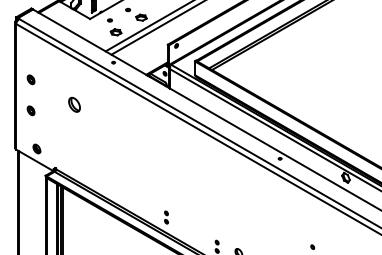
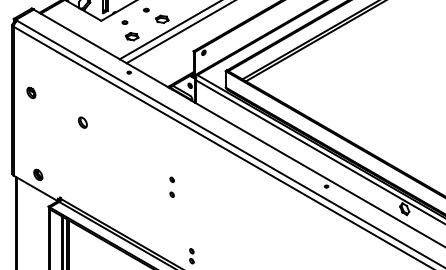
part: (74, 104) -> (82, 122), size x0.62
part: (30, 110) -> (30, 129), removed
part: (149, 159) -> (171, 187), added

